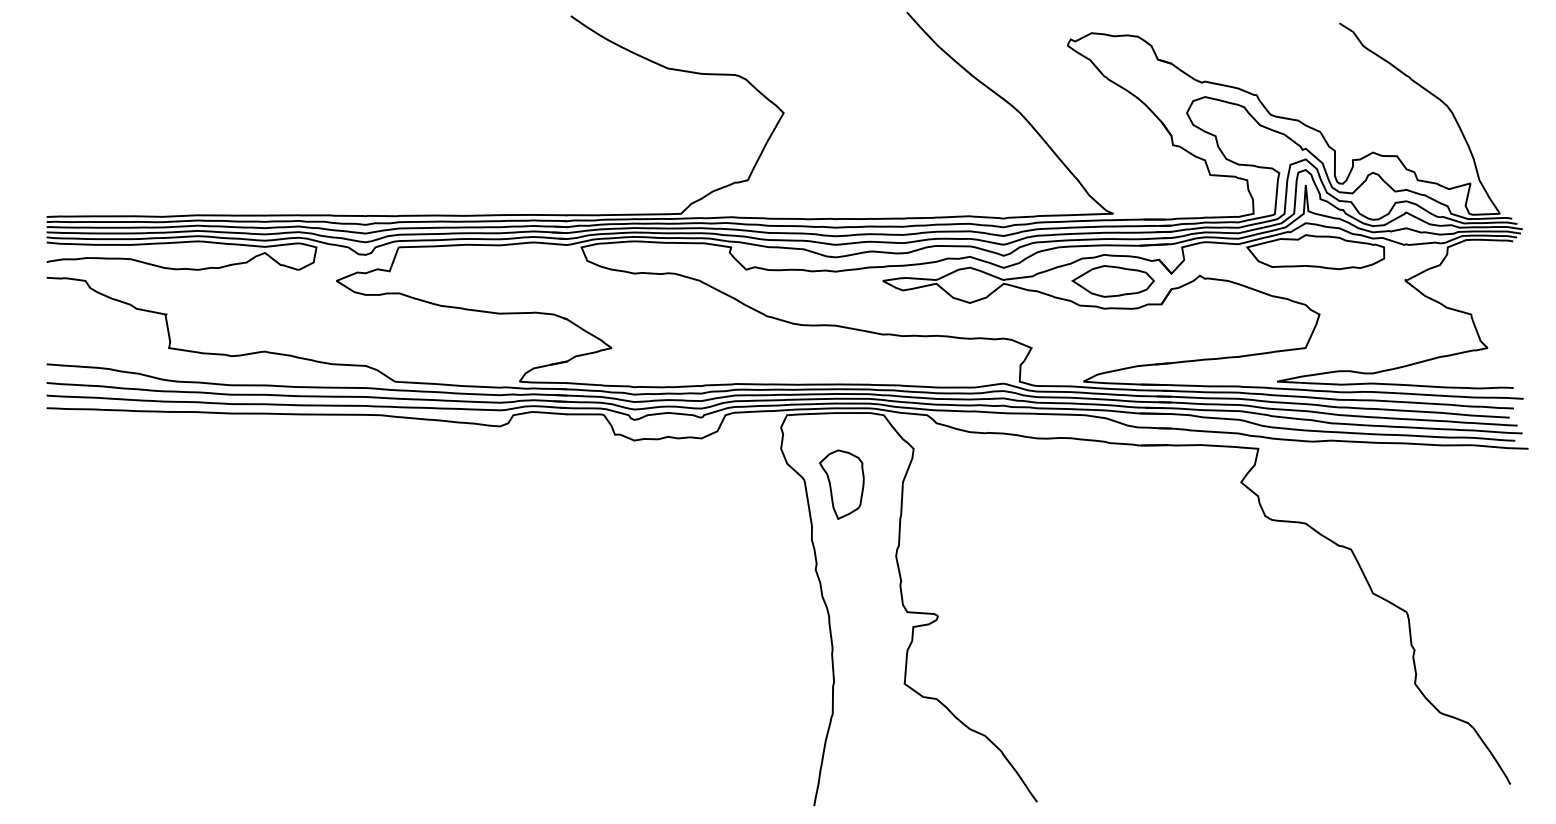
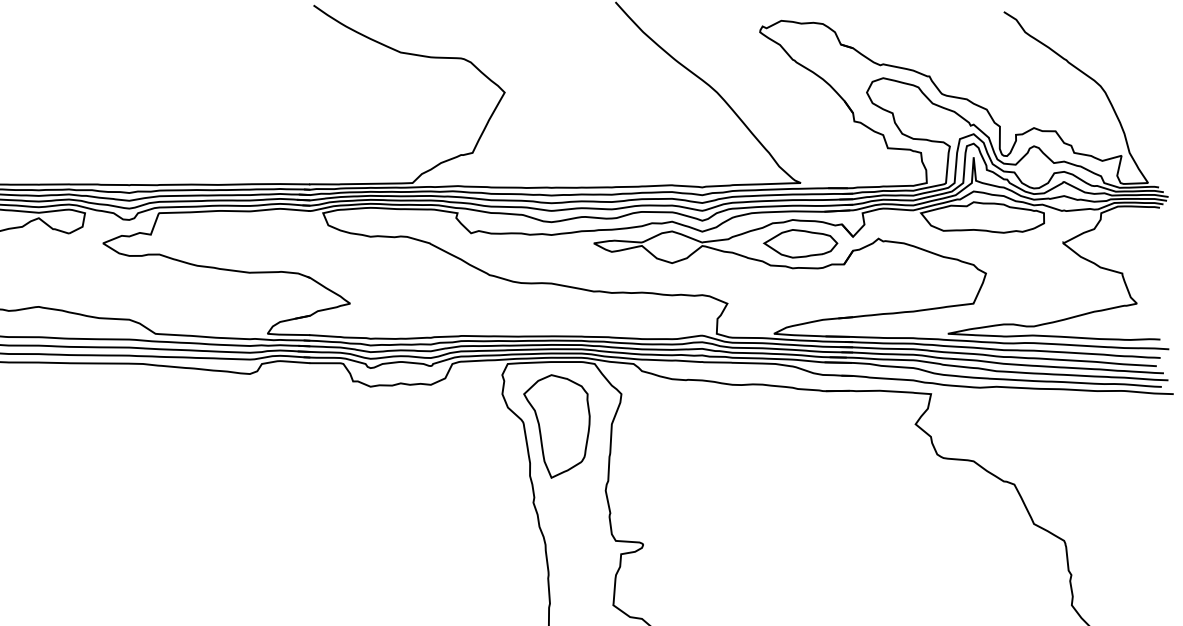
part: (841, 484) -> (556, 426), size x1.67

